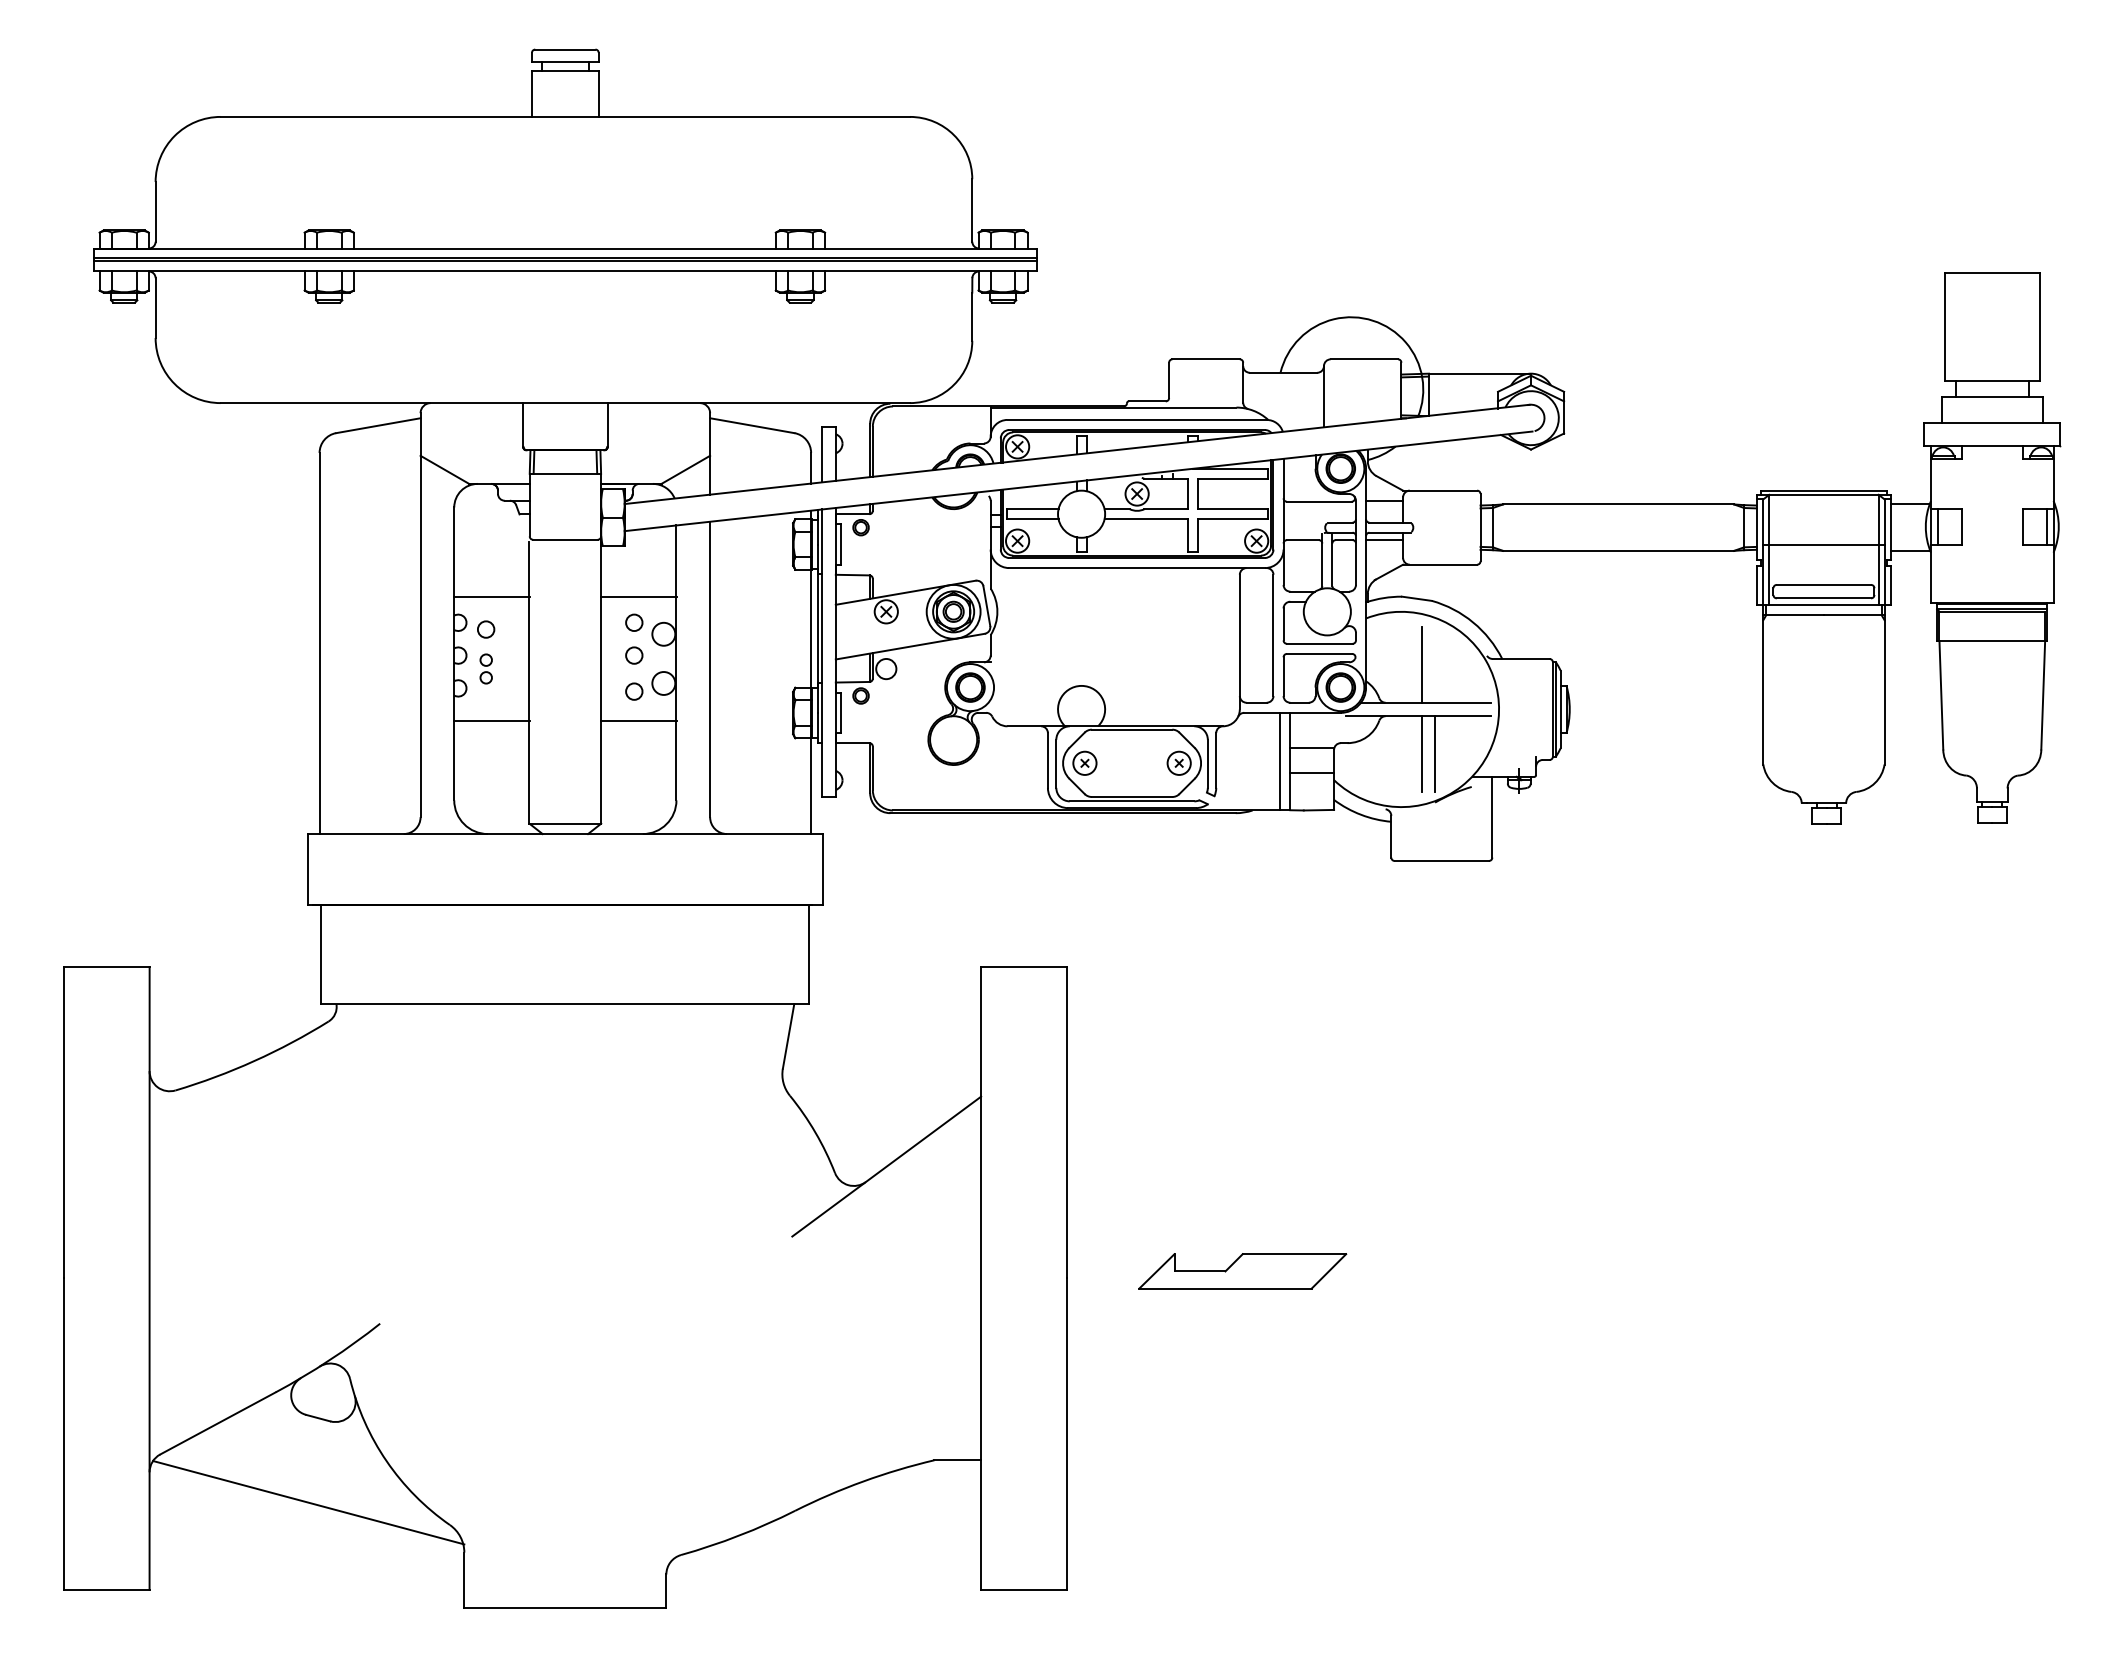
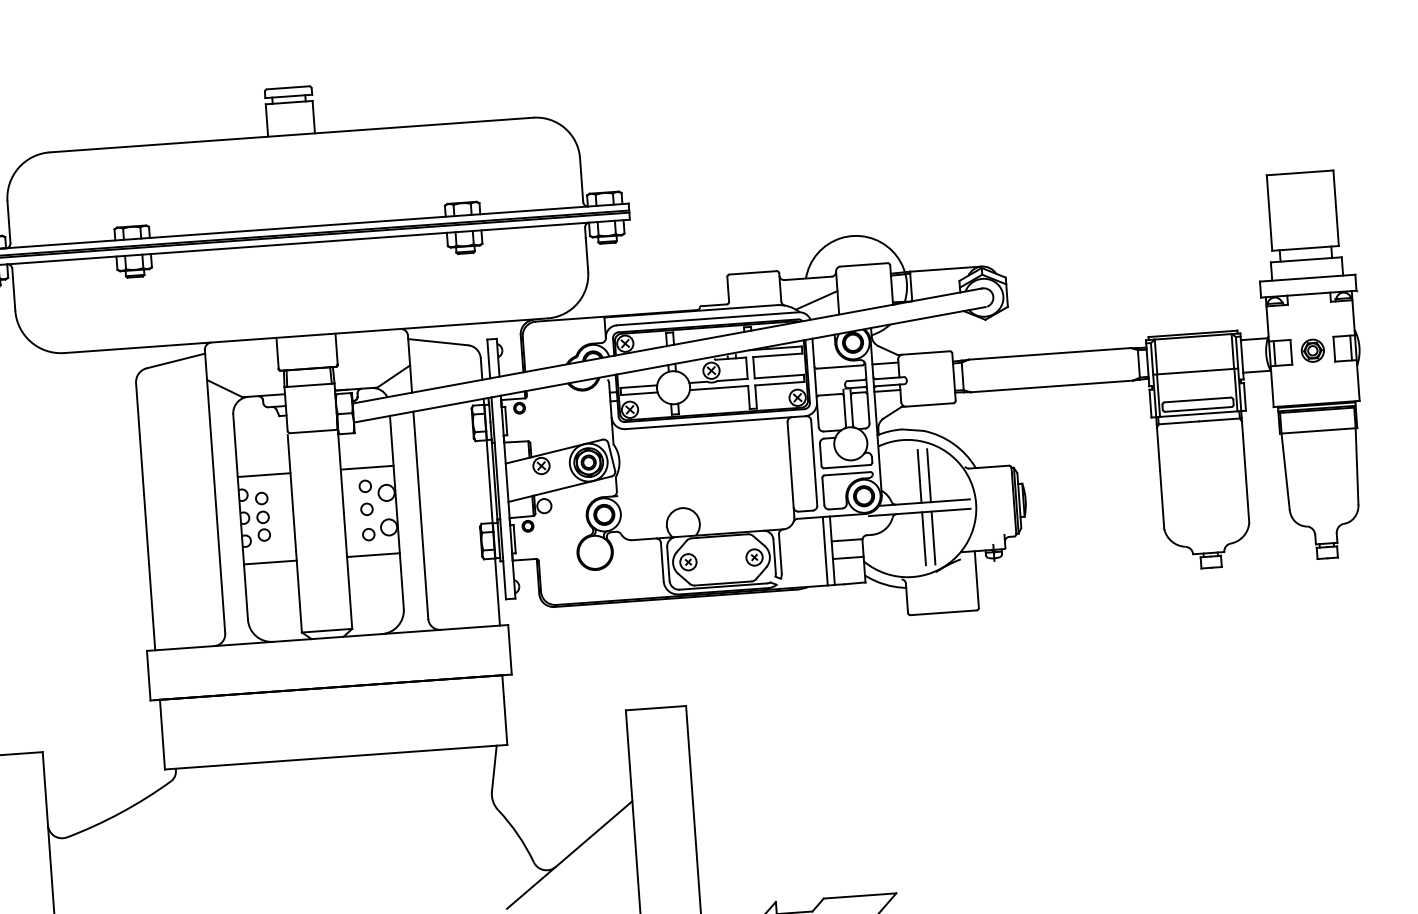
line: (1293, 404) -> (816, 300), added
part: (1991, 526) -> (1312, 350), added
line: (1435, 664) -> (929, 475), added
part: (486, 668) -> (263, 525), size x1.43

